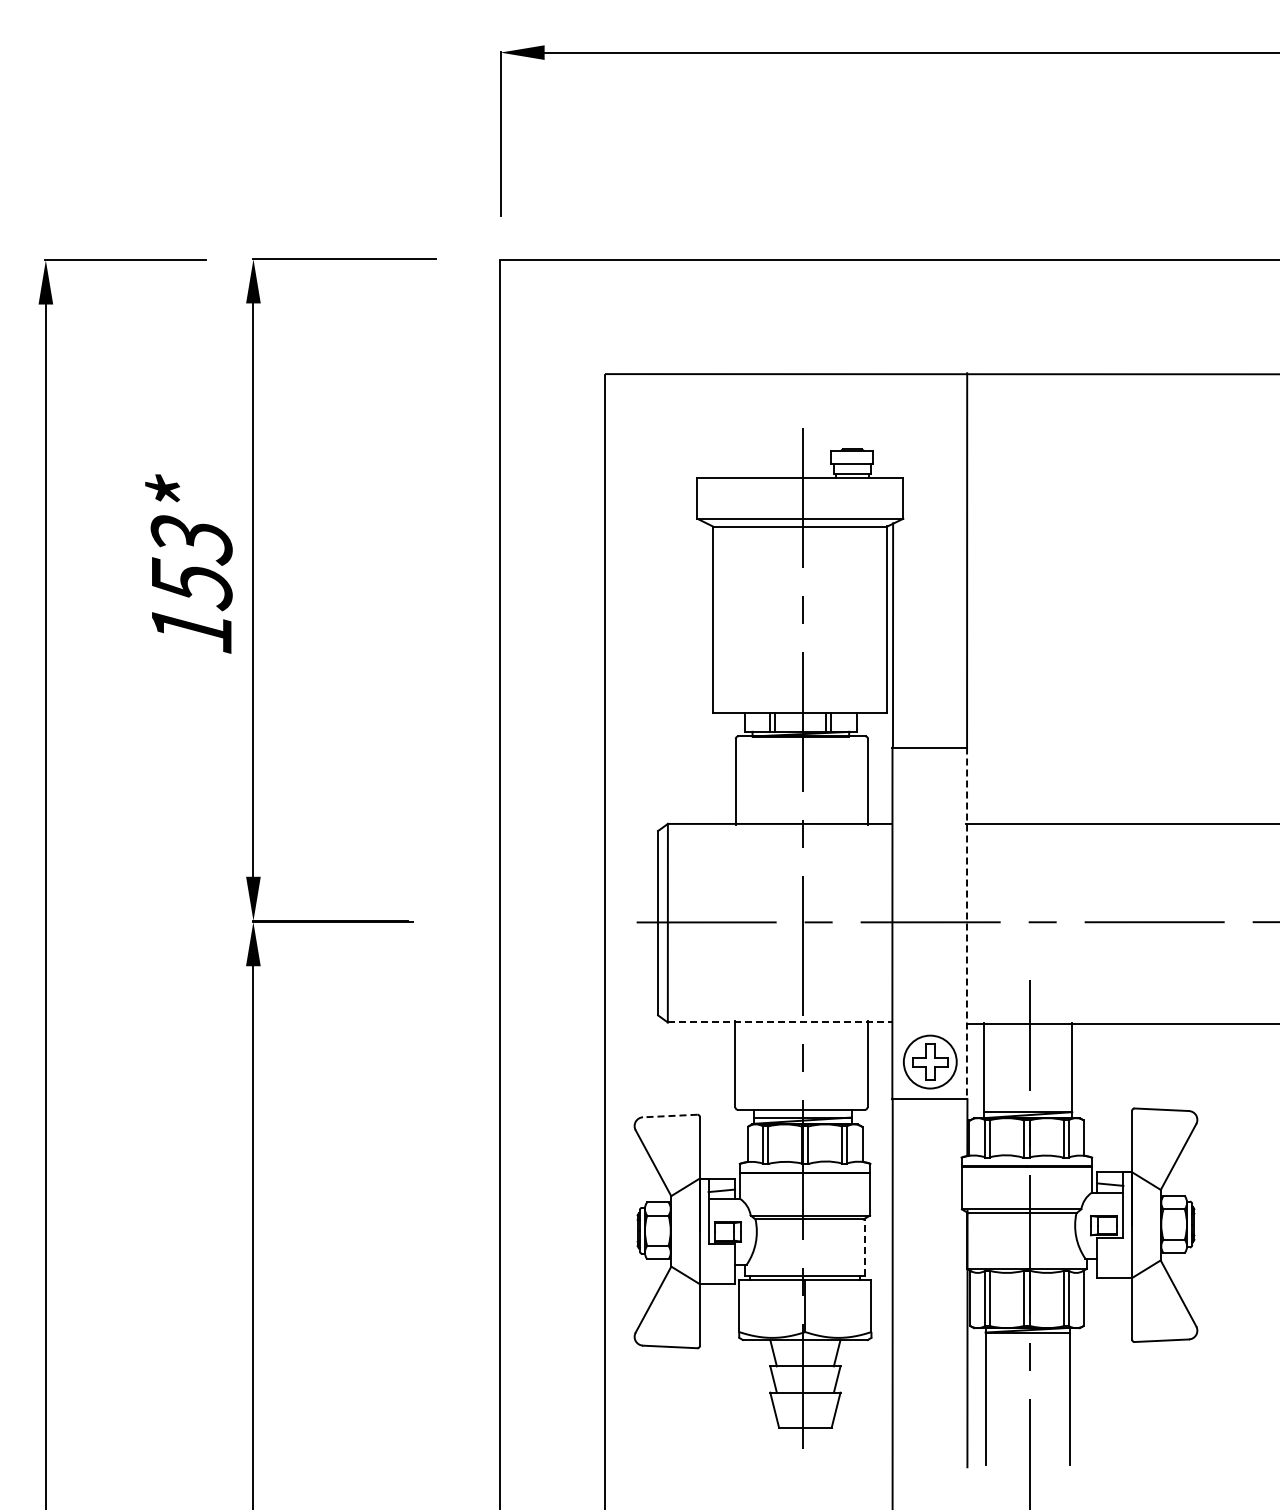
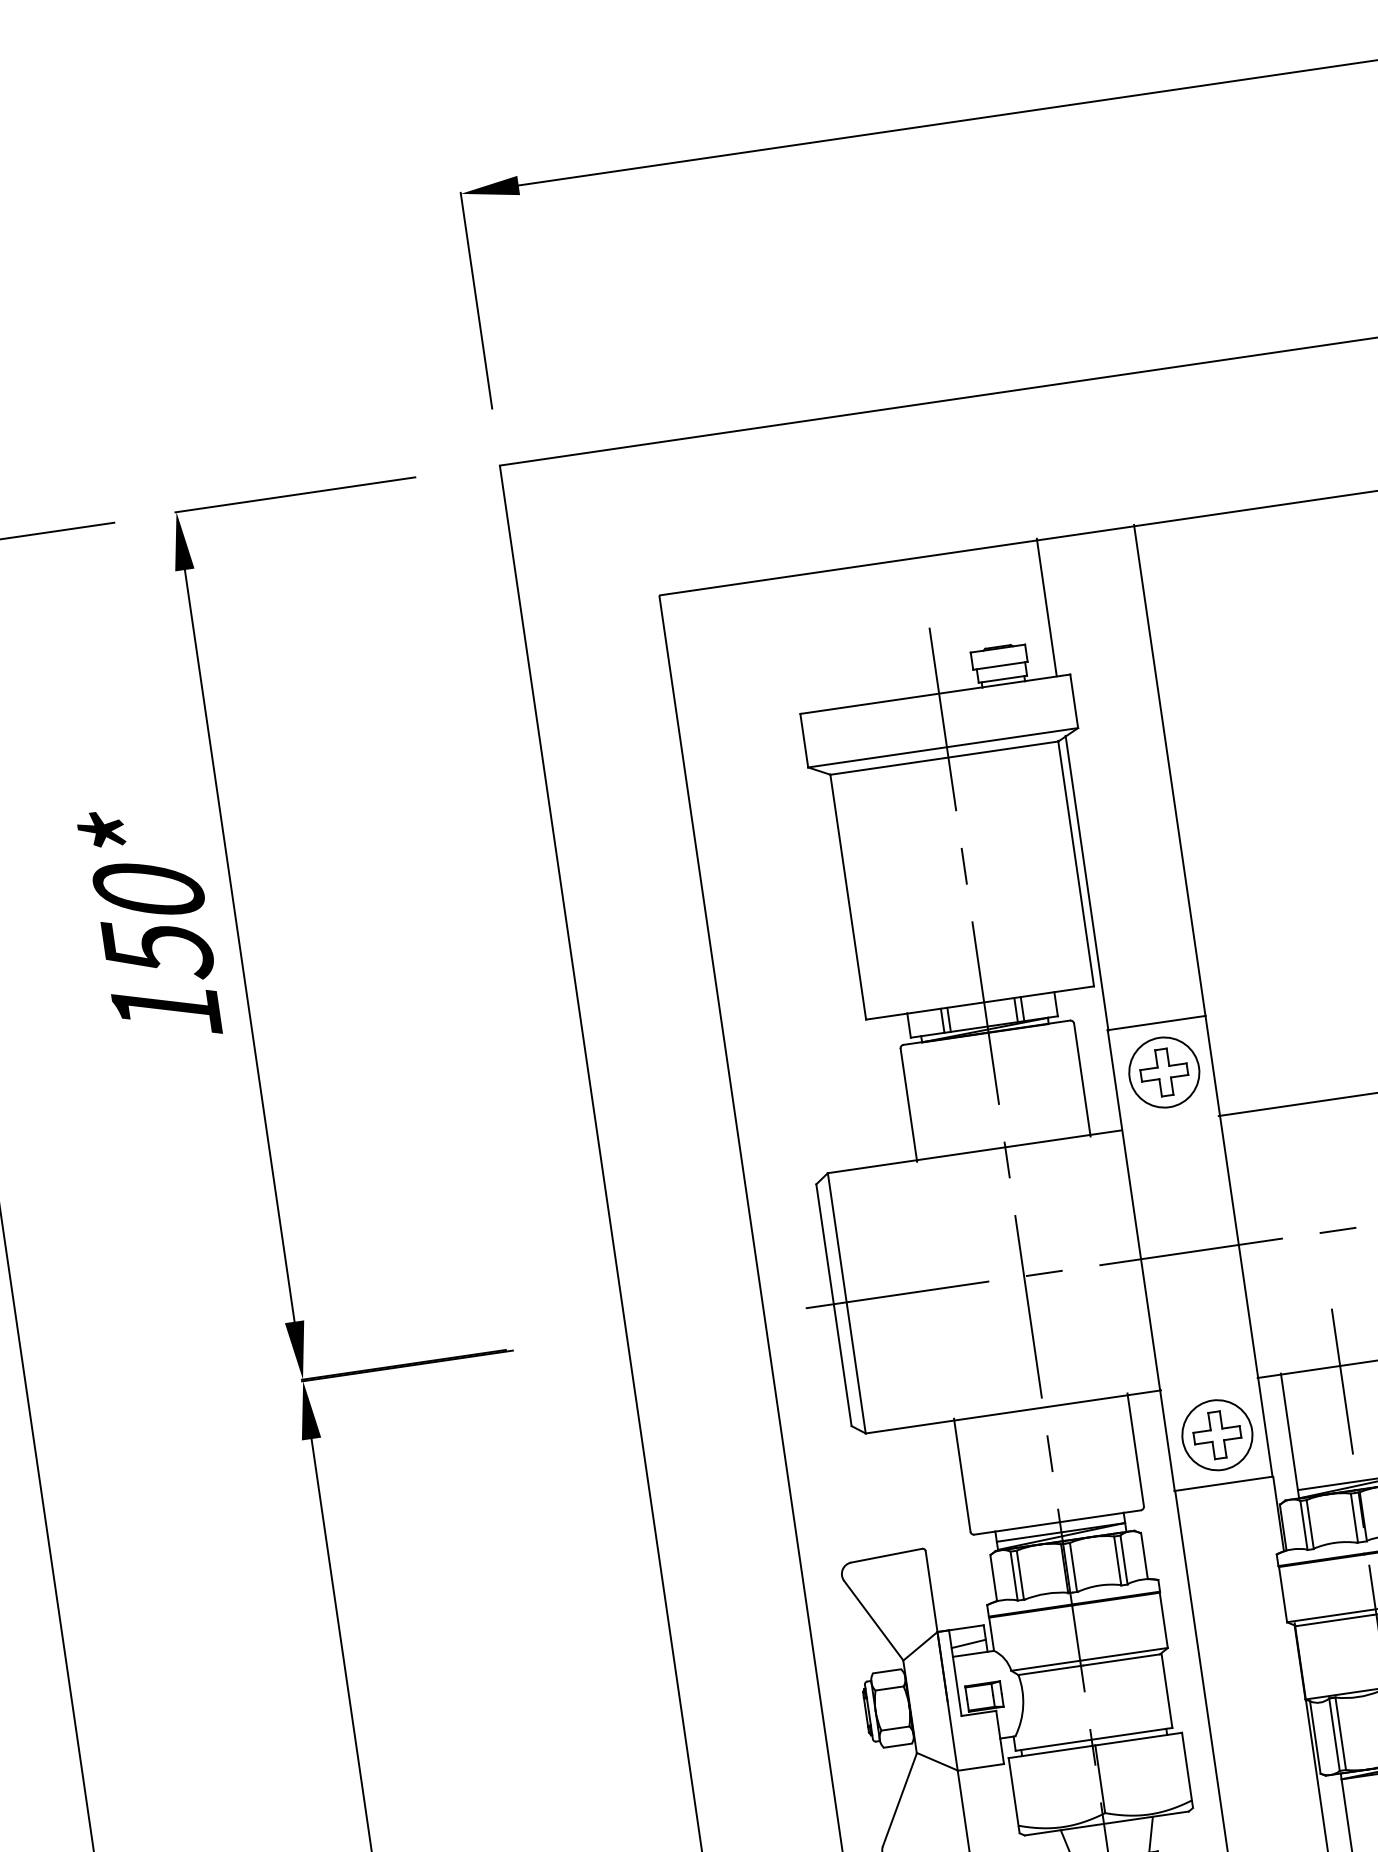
line: (892, 424) -> (1045, 606), added
text: (191, 540) -> (149, 892), 153* -> 150*
part: (929, 785) -> (1163, 1072), added
line: (967, 923) -> (1239, 1246), dashed -> solid
line: (780, 1022) -> (1013, 1411), dashed -> solid
line: (669, 1116) -> (885, 1556), dashed -> solid
line: (864, 1247) -> (1166, 1690), dashed -> solid

